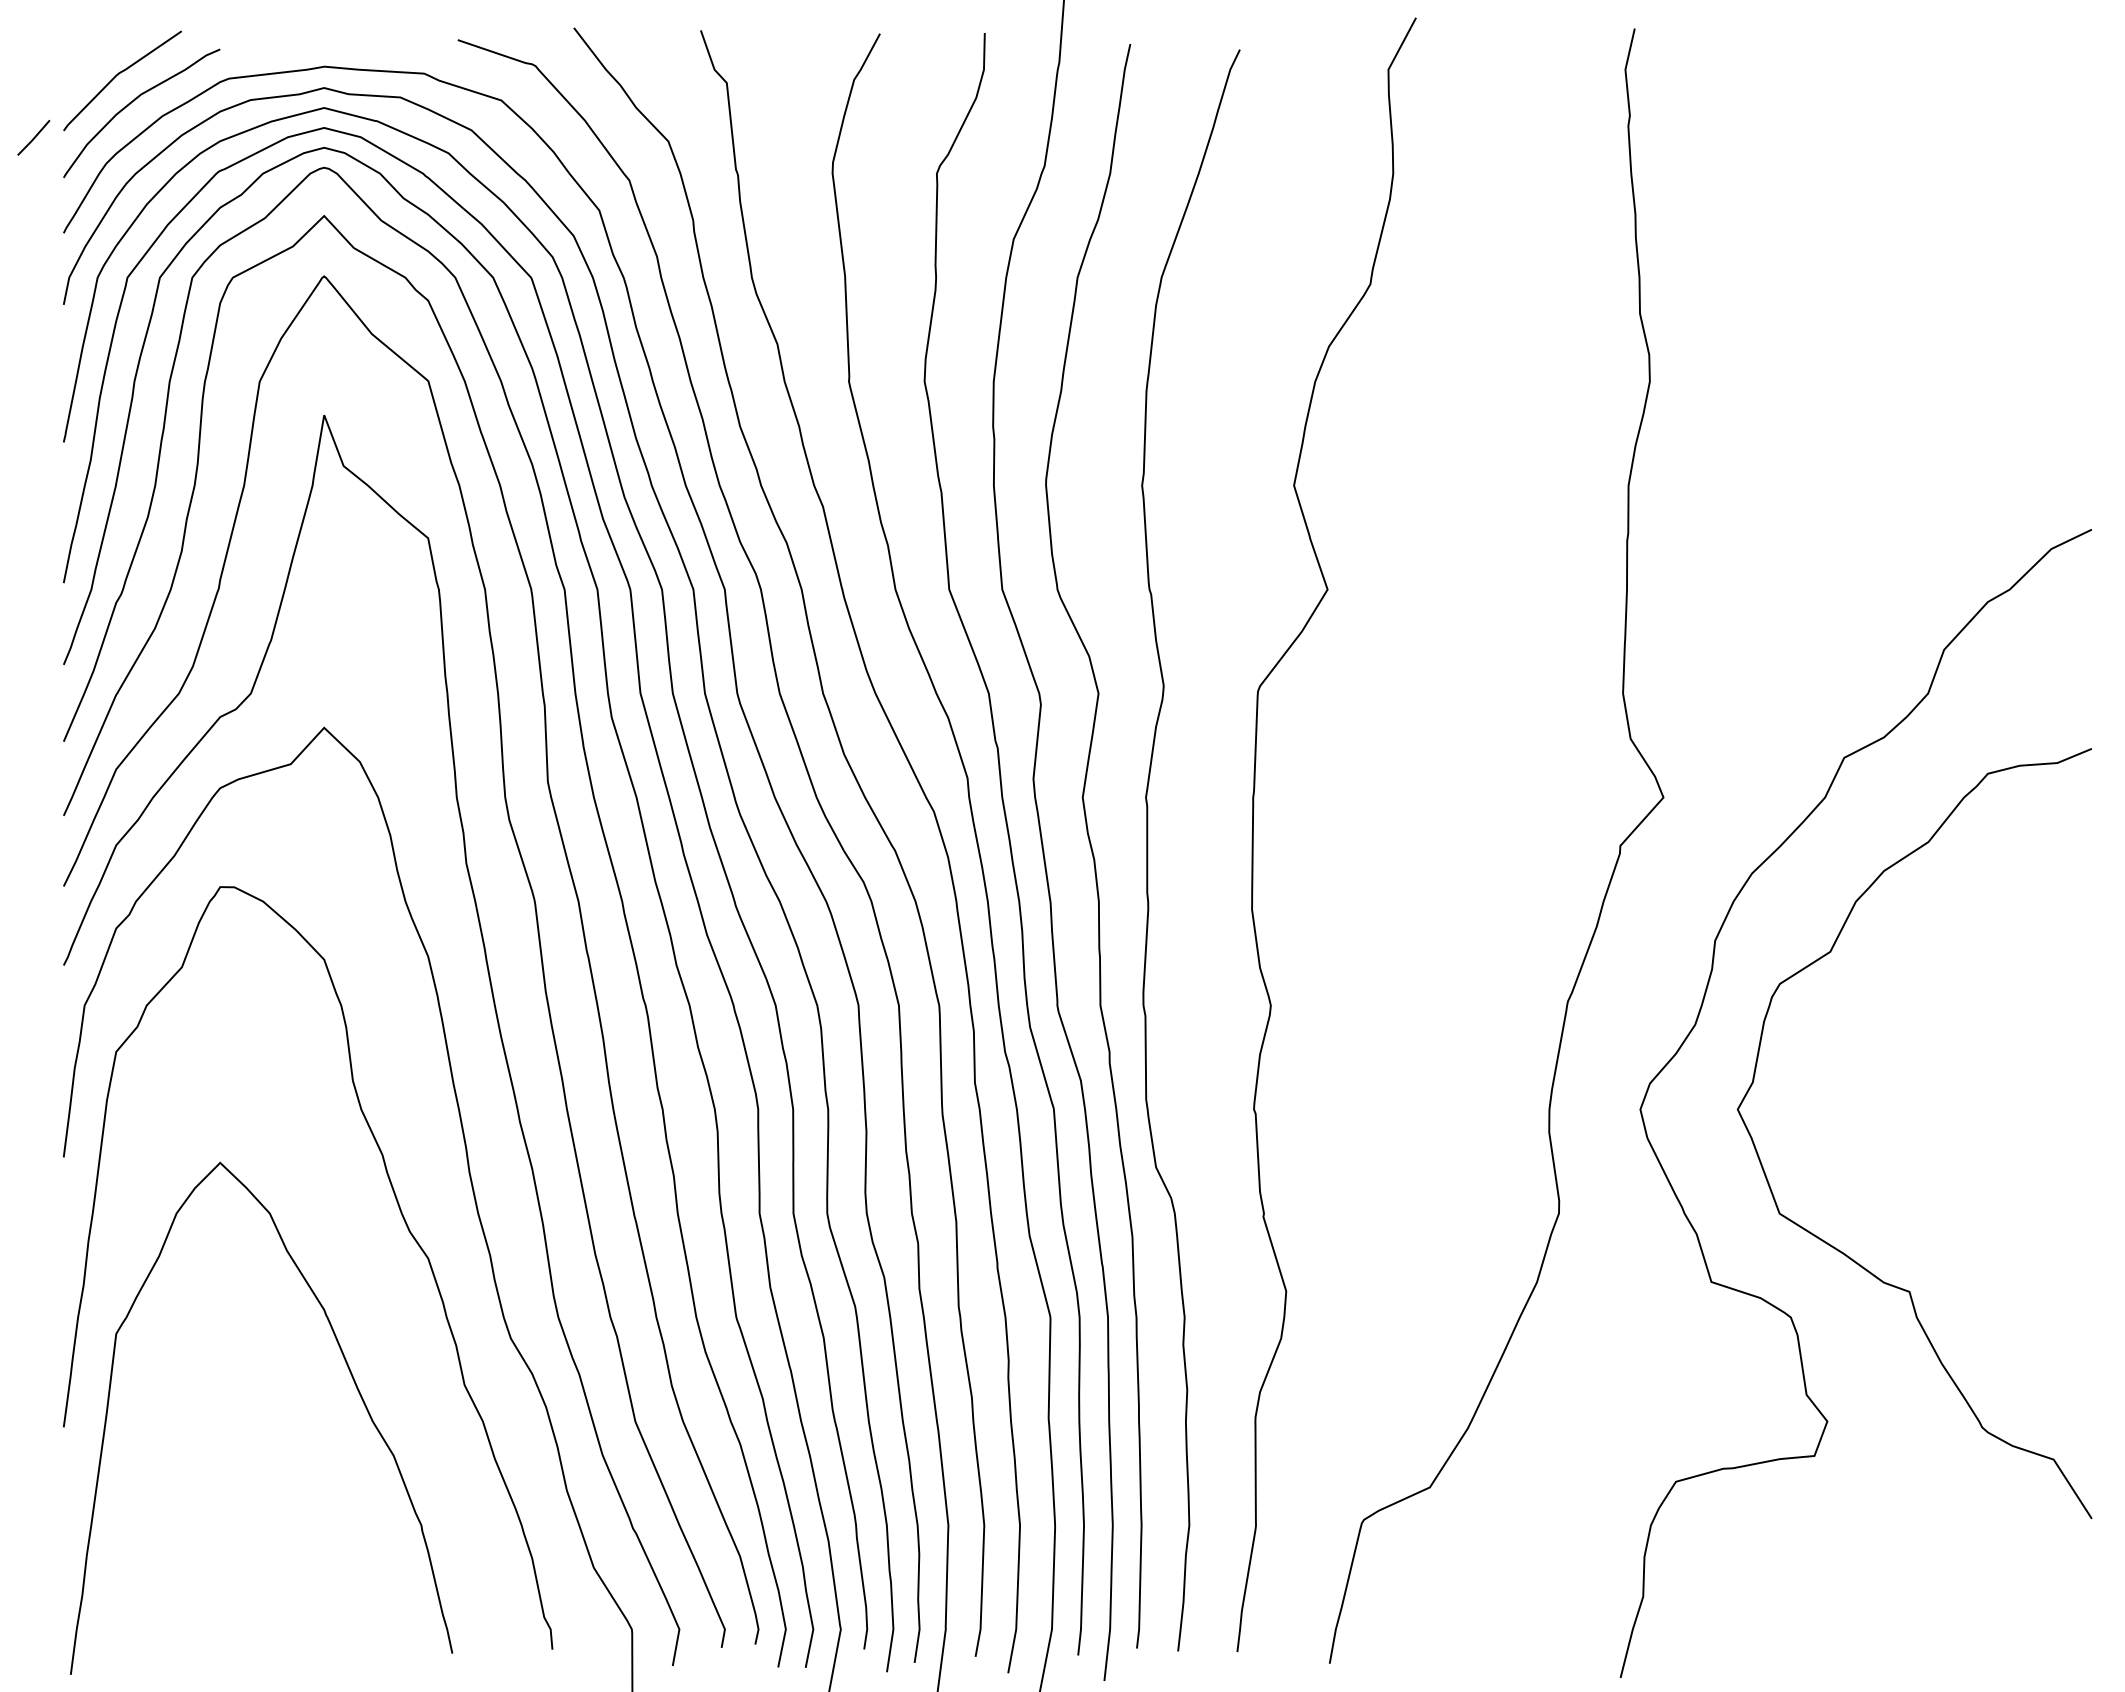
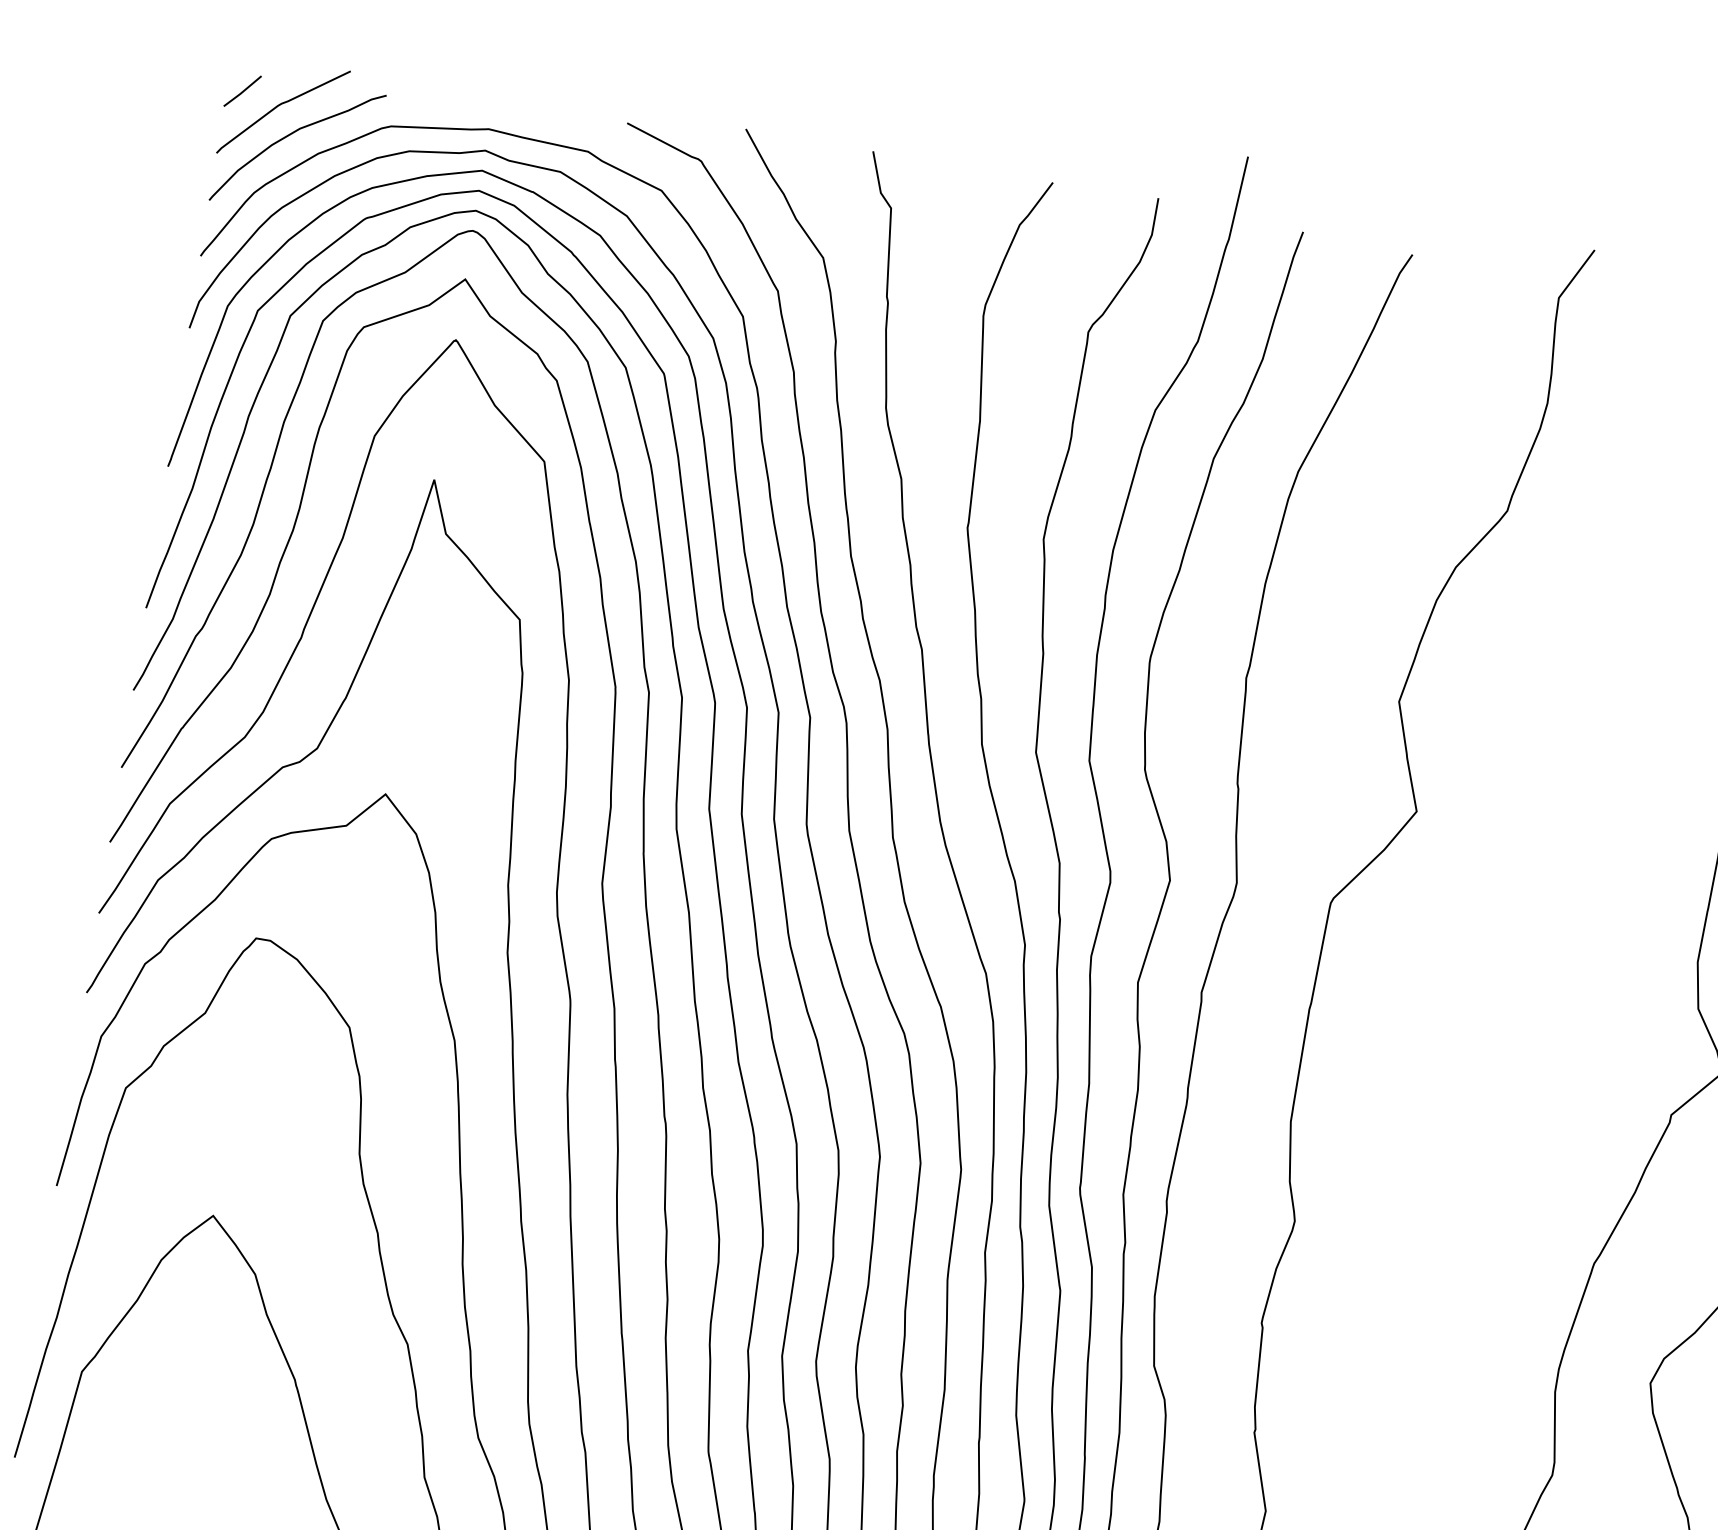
line: (33, 137) -> (242, 90), moved

